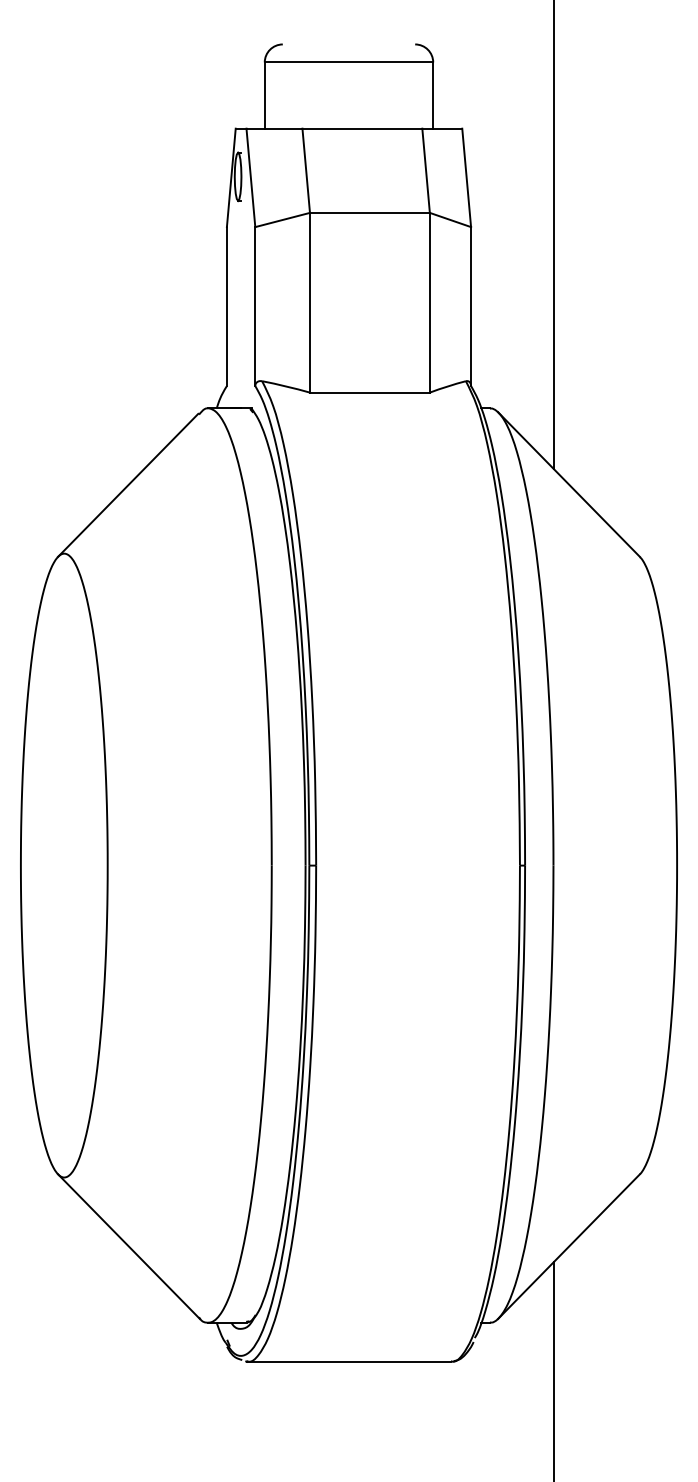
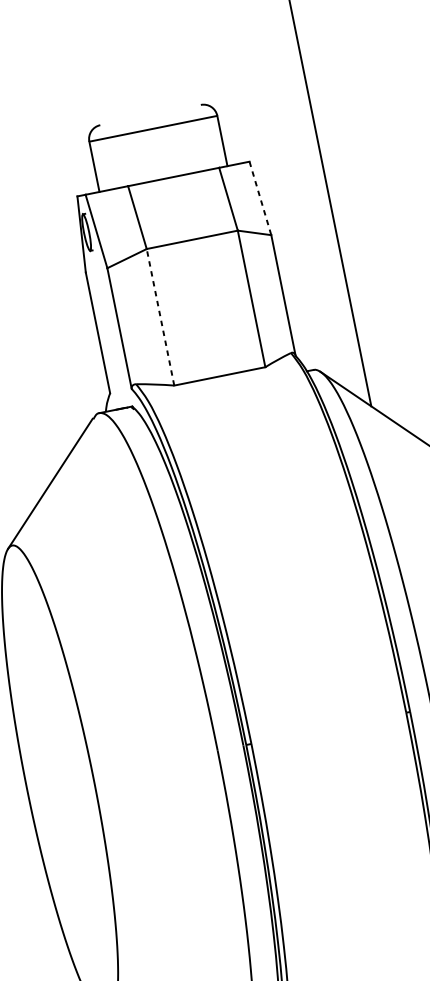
line: (466, 178) -> (260, 198), solid -> dashed
line: (309, 302) -> (160, 317), solid -> dashed

